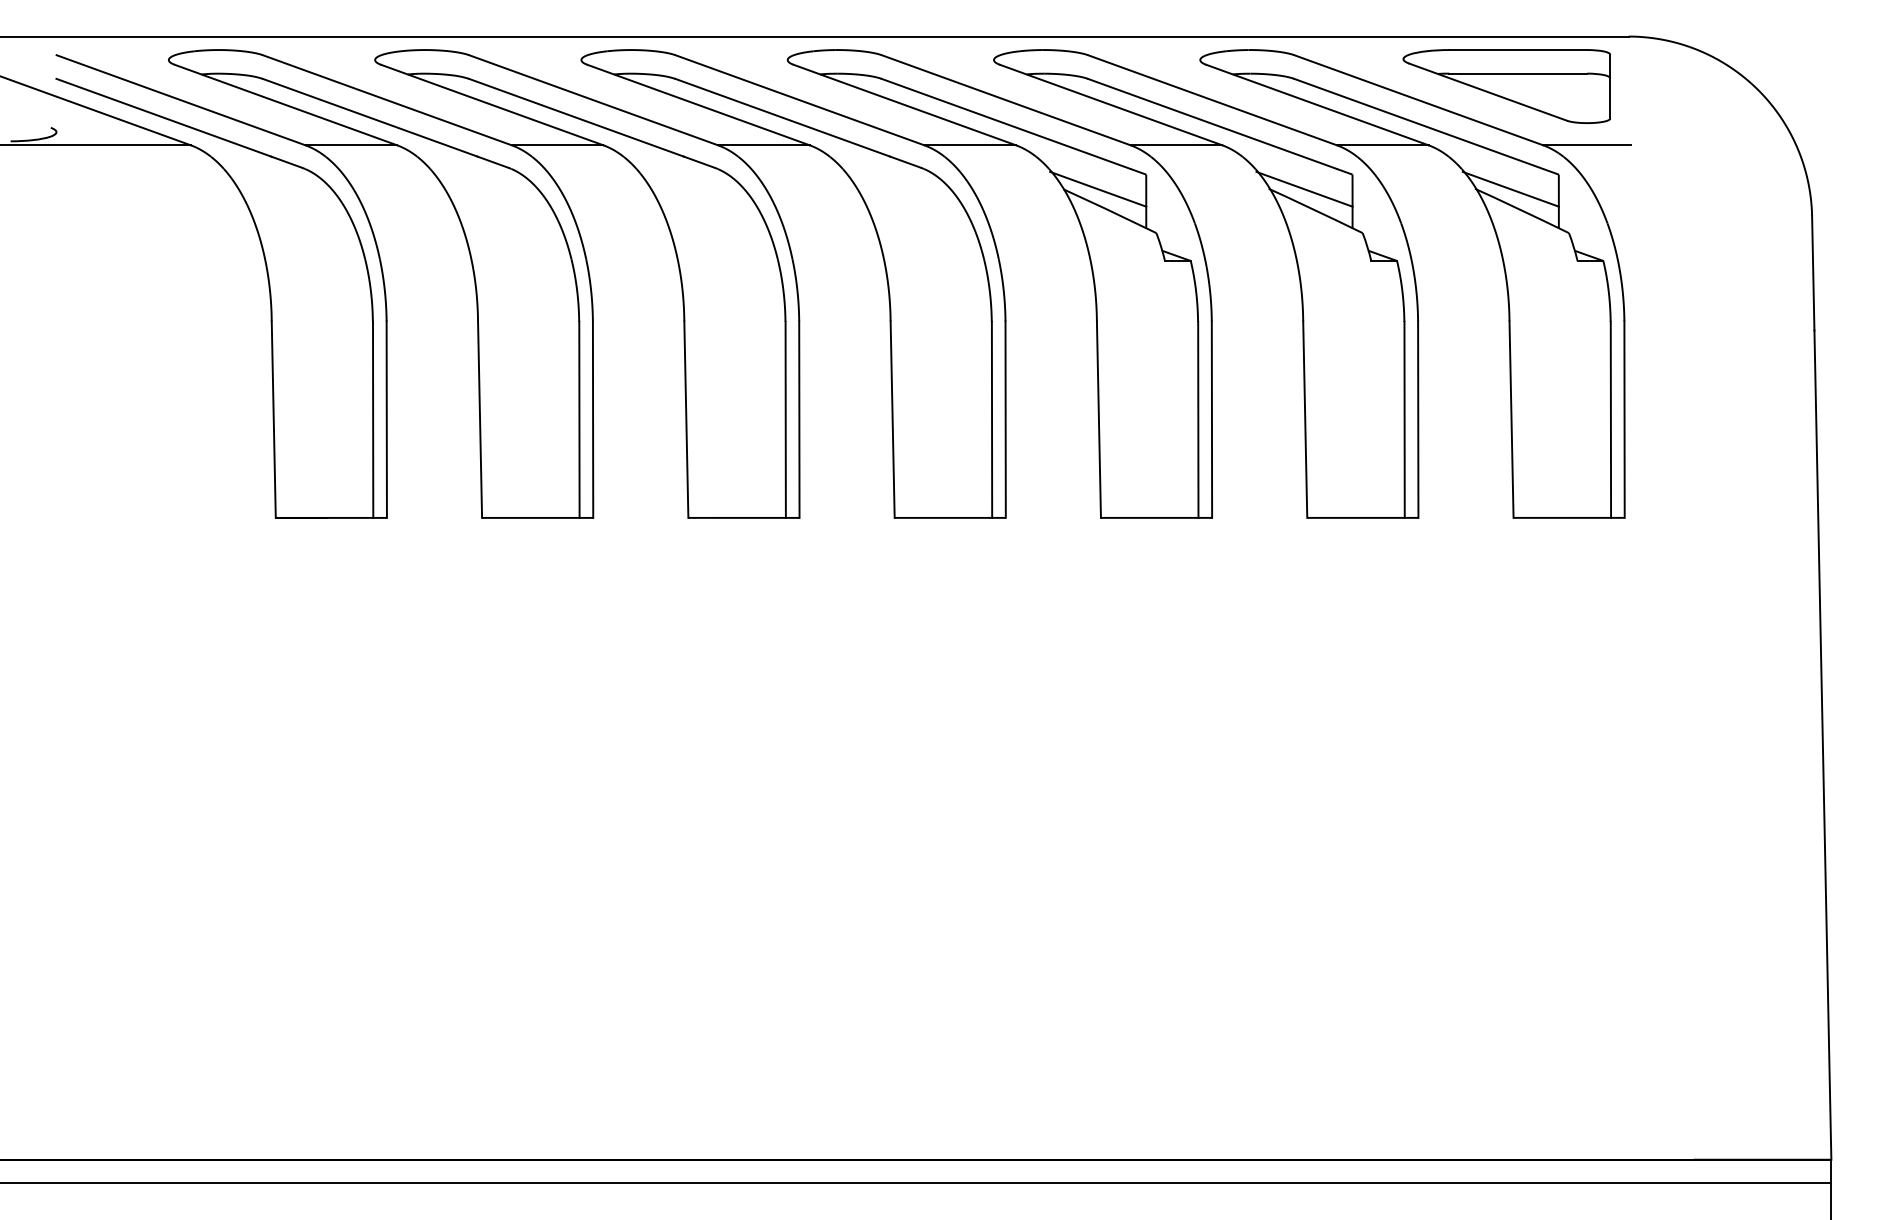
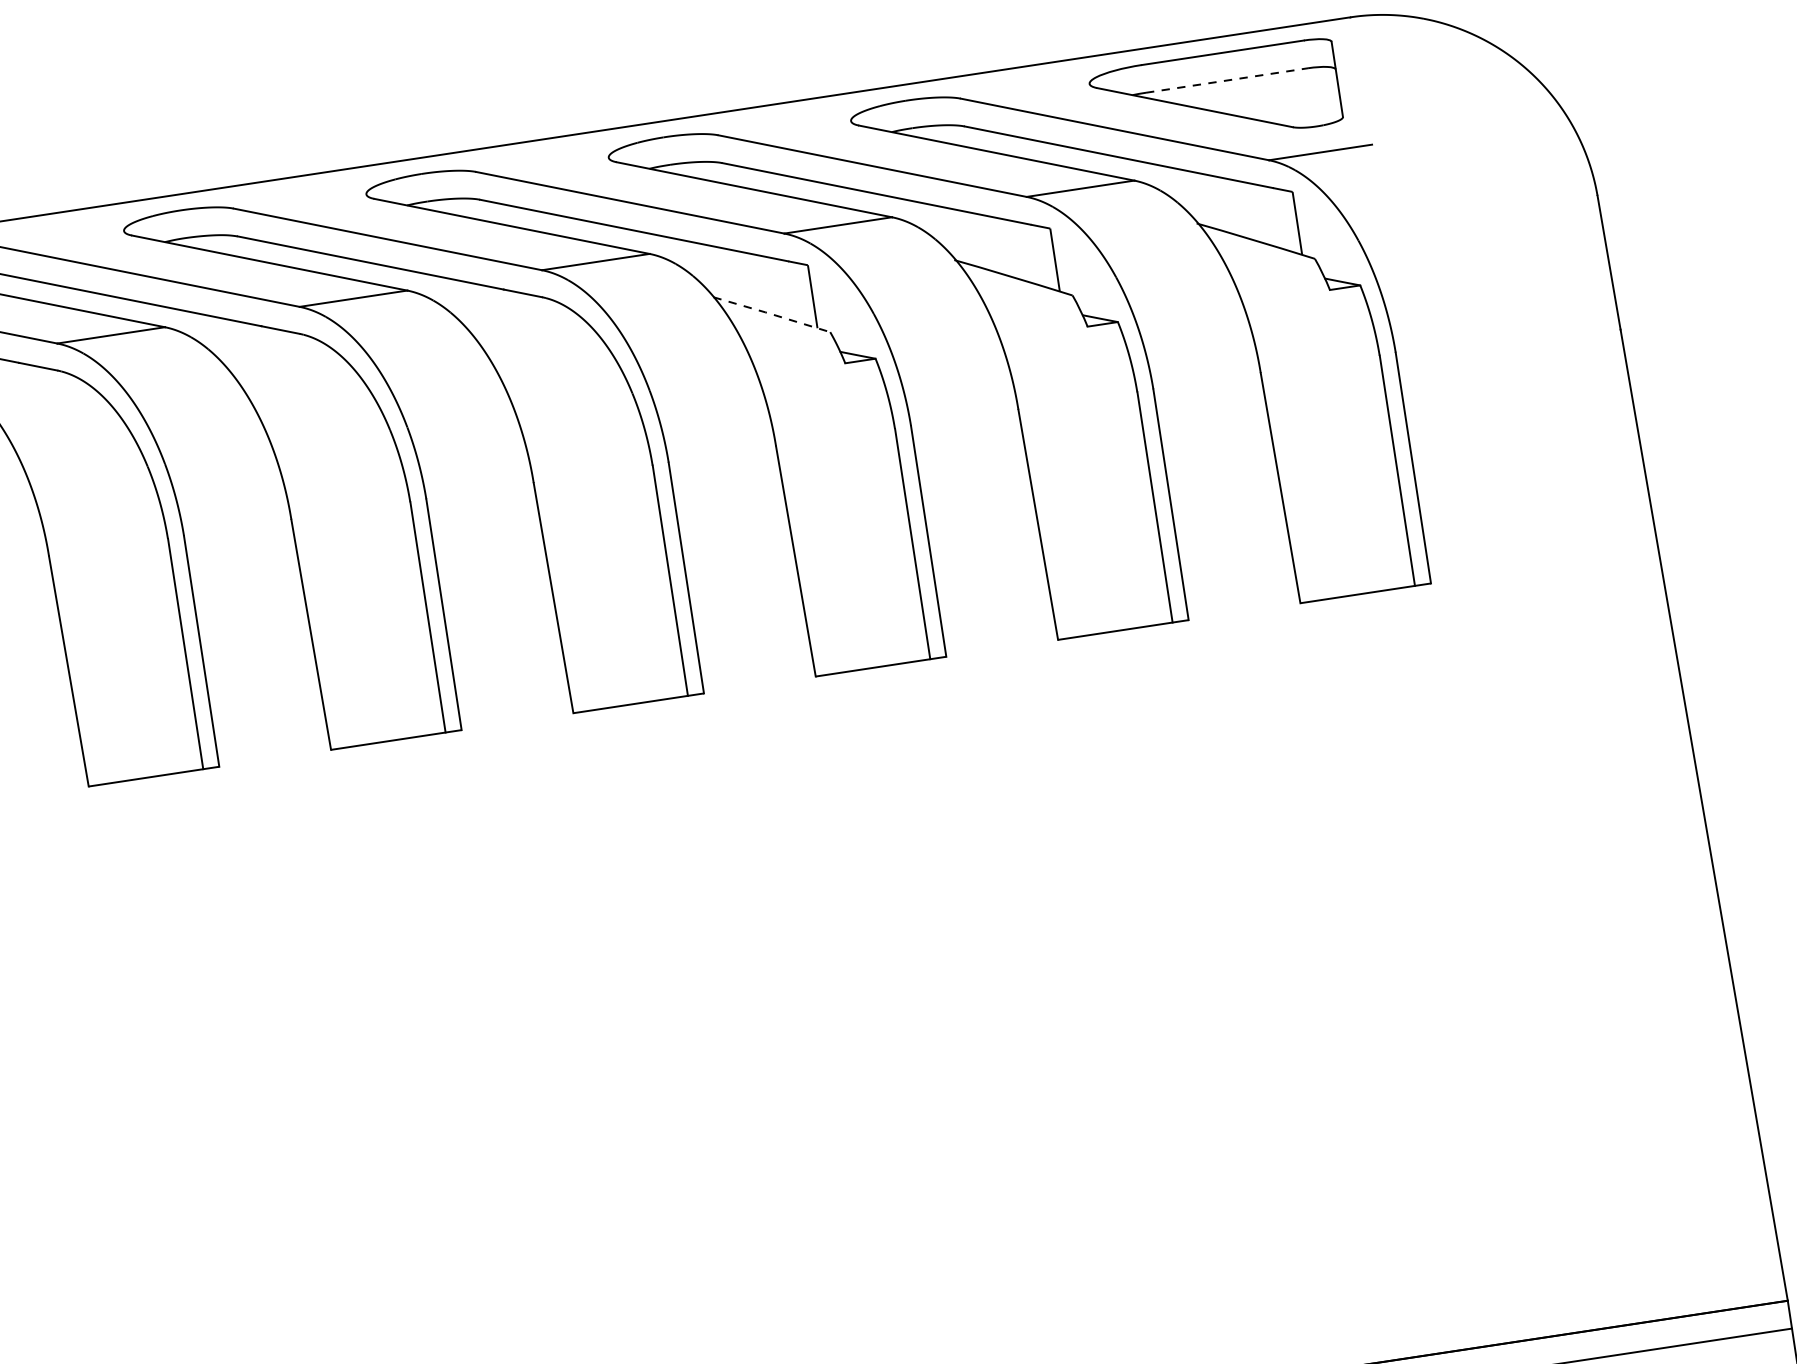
line: (1518, 73) -> (1227, 80), solid -> dashed
line: (1098, 188) -> (754, 290), removed
line: (1304, 188) -> (996, 253), removed
line: (1510, 188) -> (1238, 216), removed
line: (1111, 211) -> (773, 314), solid -> dashed

